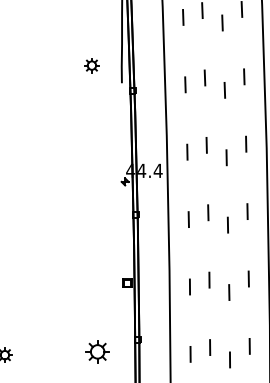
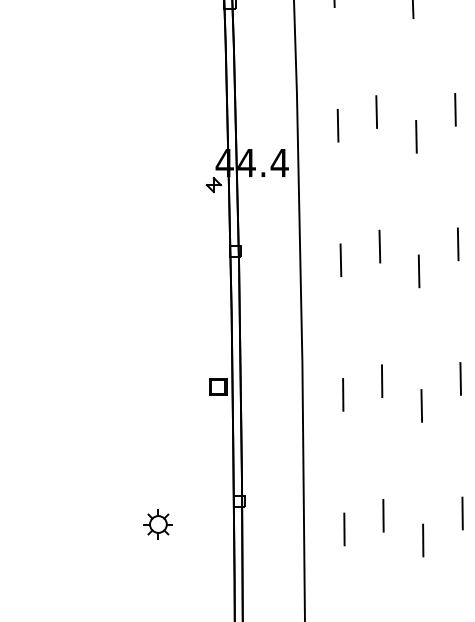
part: (96, 351) -> (156, 523), size x0.62

